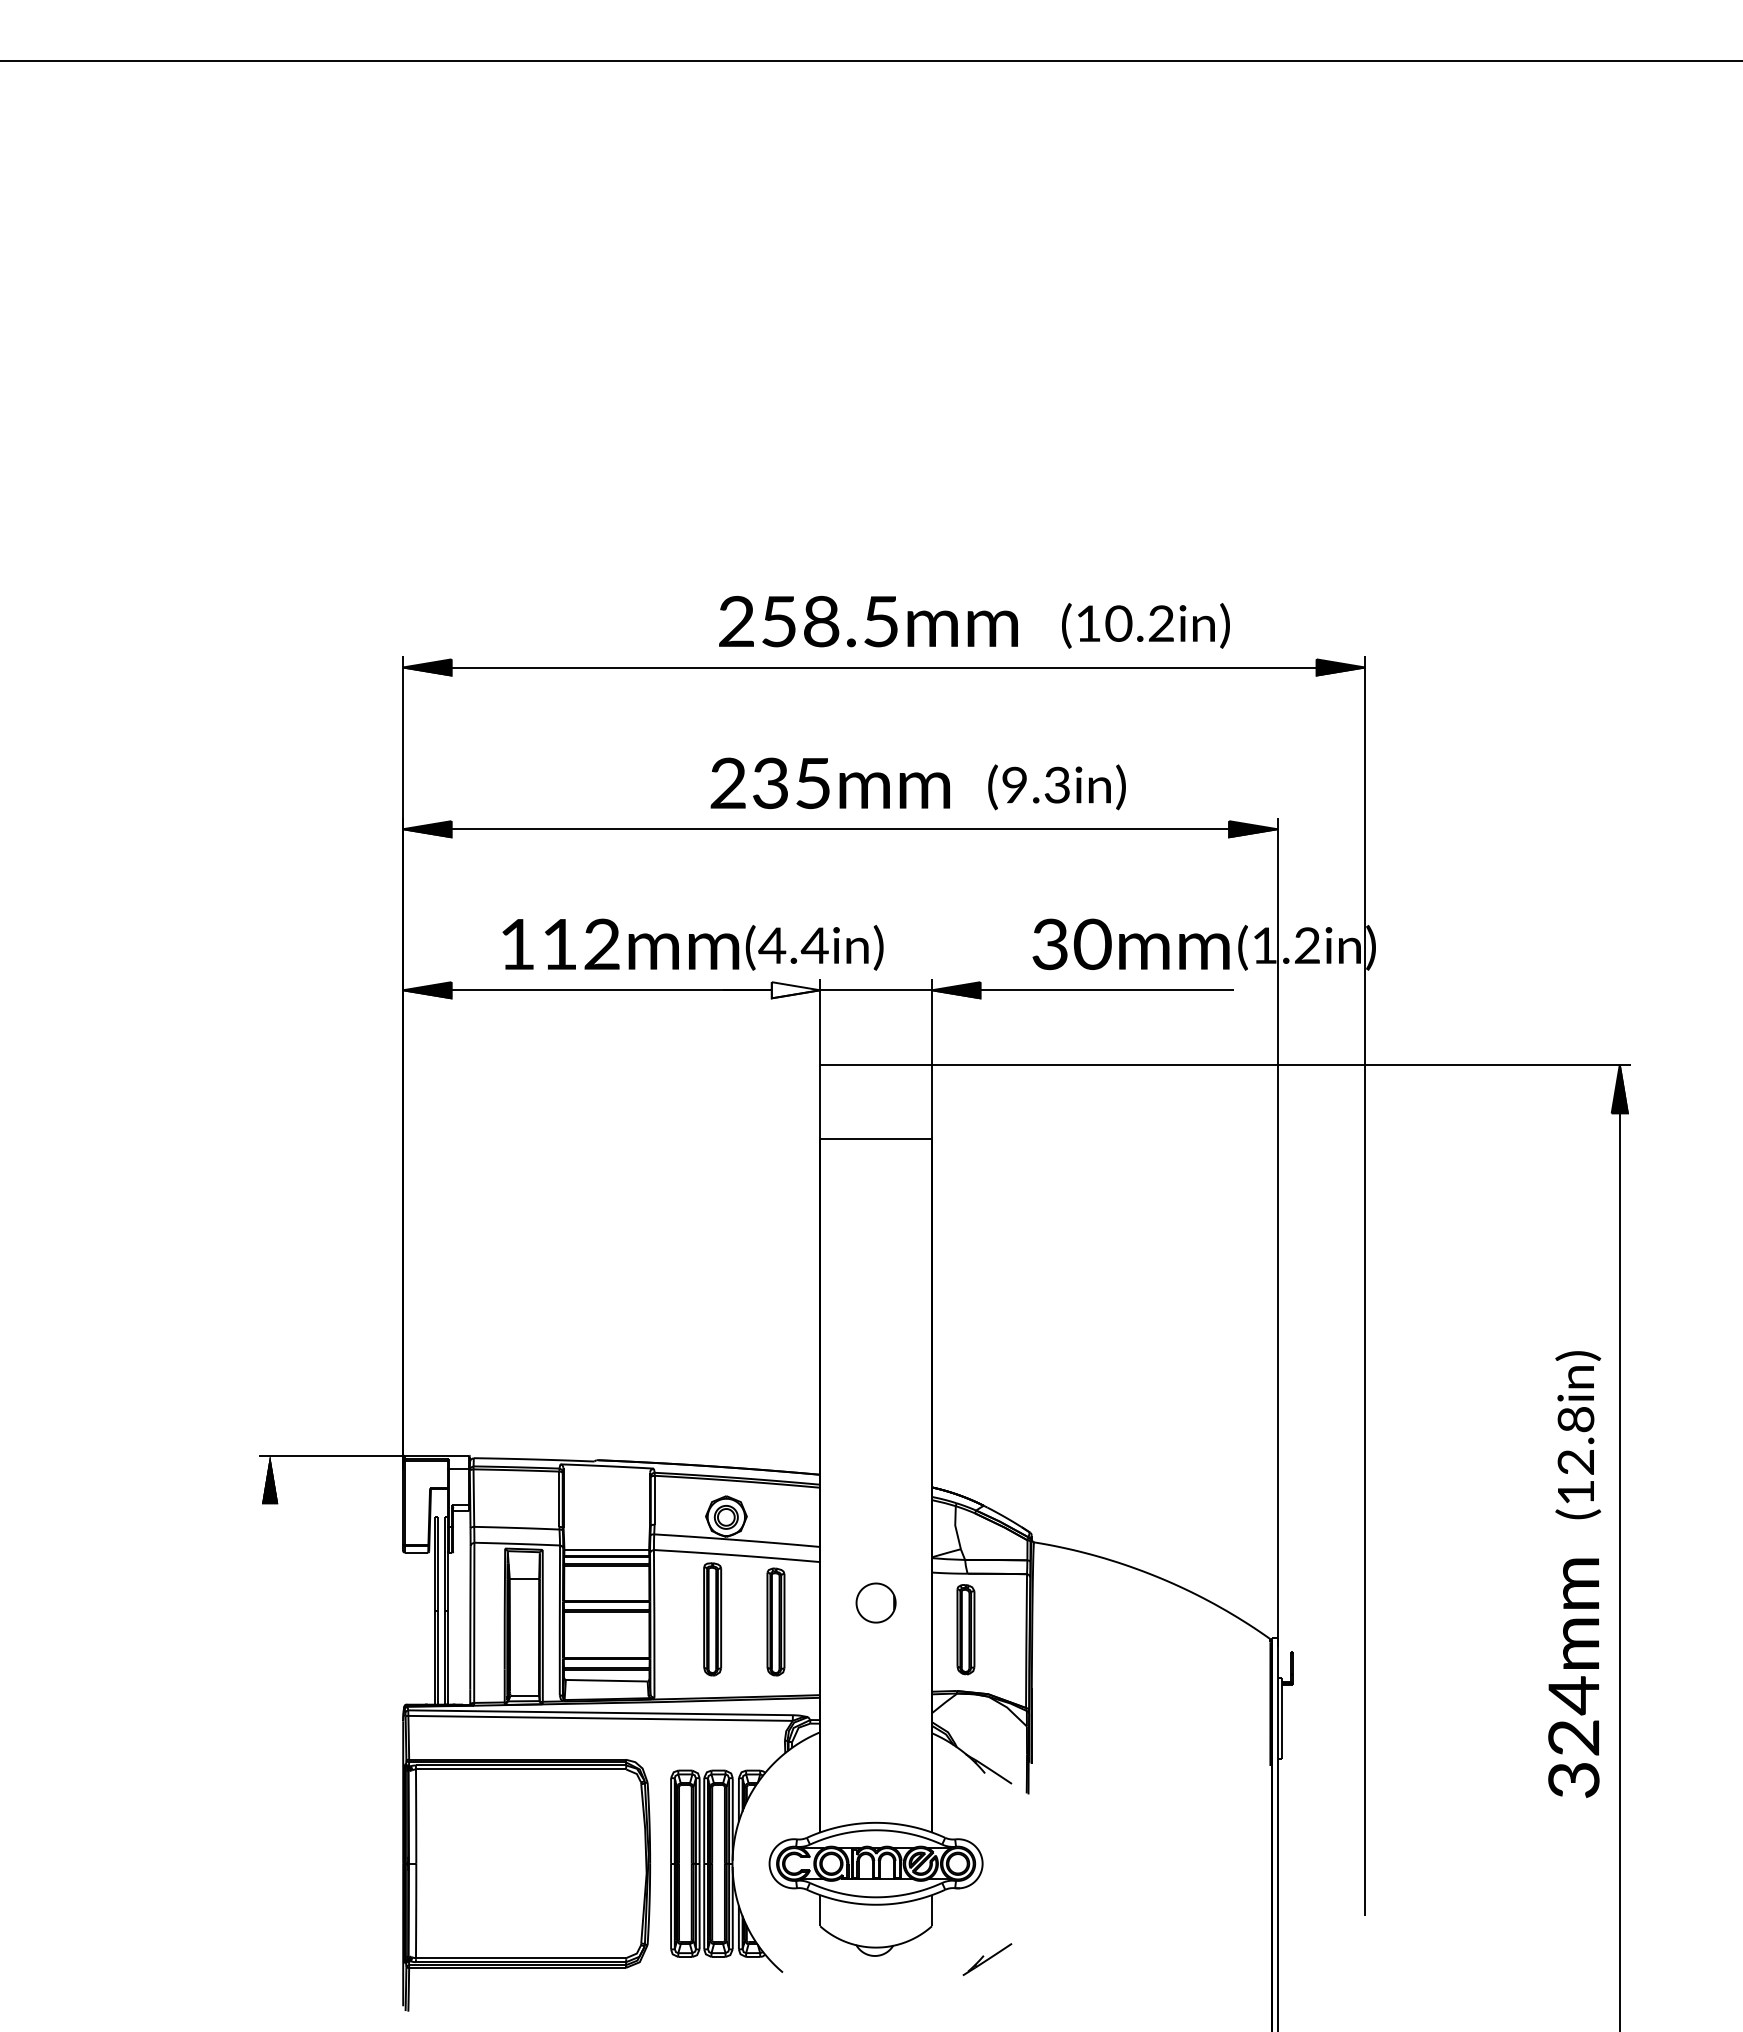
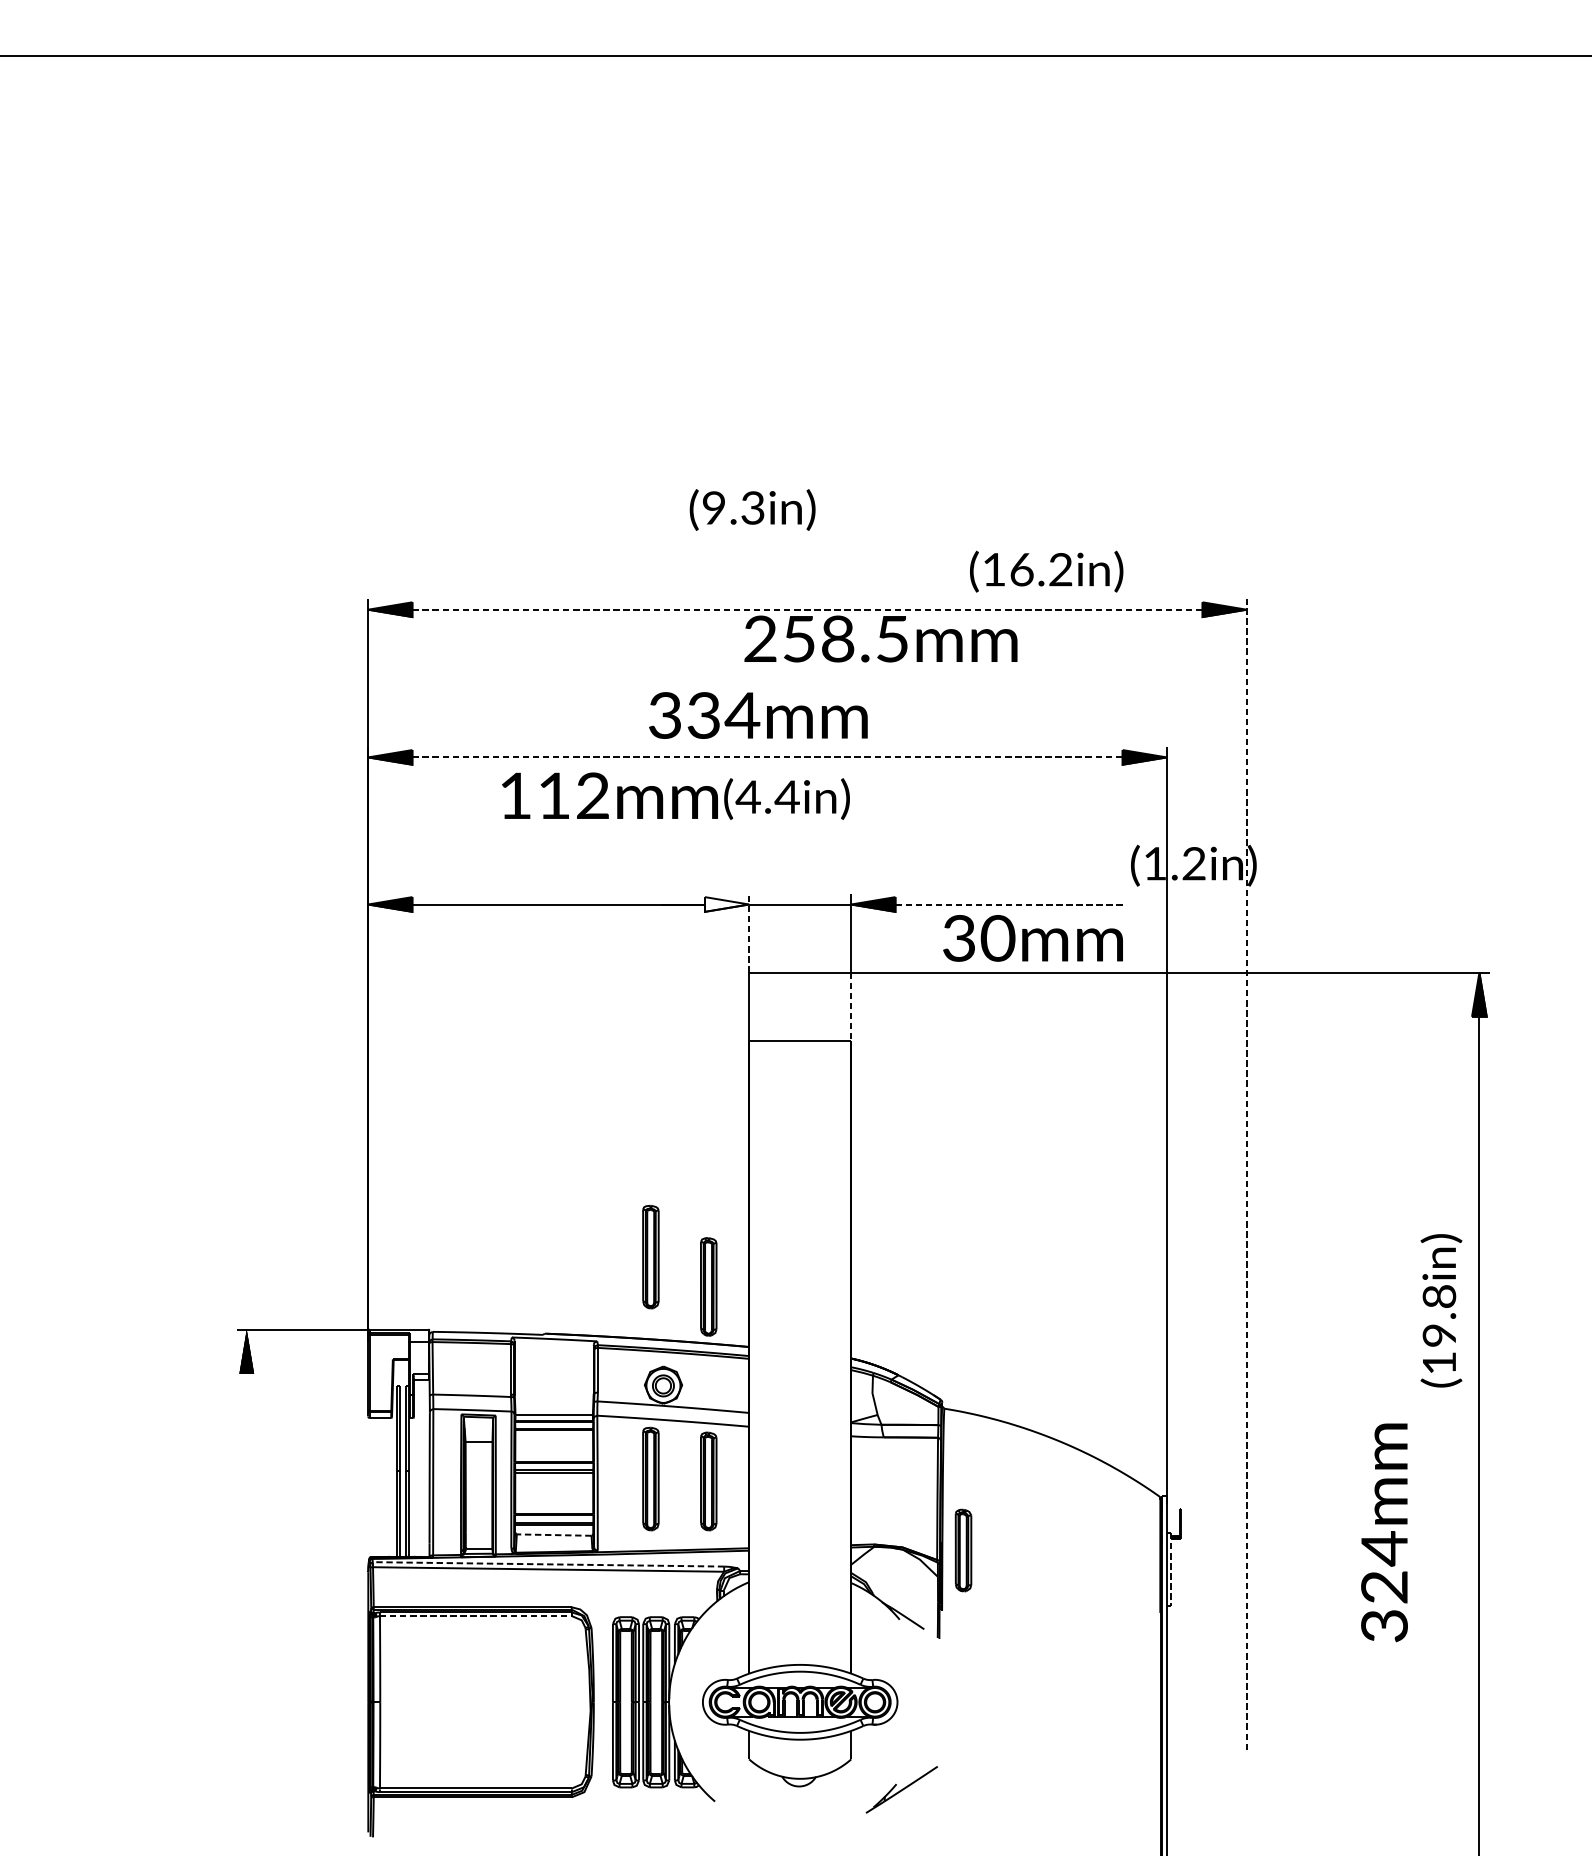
text: (868, 621) -> (880, 638), moved
text: (1118, 623) -> (1021, 569), (10.2in) -> (16.2in)
line: (884, 667) -> (807, 609), solid -> dashed
text: (771, 783) -> (704, 715), 235mm -> 334mm
text: (1056, 787) -> (752, 510), moved
line: (840, 829) -> (767, 757), solid -> dashed
text: (692, 944) -> (675, 796), moved
text: (1130, 944) -> (1032, 938), moved
line: (1107, 990) -> (1011, 904), solid -> dashed
line: (820, 1021) -> (749, 933), solid -> dashed
line: (931, 1102) -> (850, 1007), solid -> dashed
line: (1365, 1286) -> (1247, 1175), solid -> dashed
part: (712, 1376) -> (650, 1257), added
part: (775, 1408) -> (708, 1286), added
text: (1575, 1462) -> (1438, 1335), (12.8in) -> (19.8in)
part: (875, 1602) -> (799, 1463), removed
part: (965, 1629) -> (963, 1550), moved
text: (1573, 1677) -> (1384, 1532), moved
line: (606, 1680) -> (553, 1534), solid -> dashed
line: (600, 1712) -> (548, 1564), solid -> dashed
line: (1282, 1719) -> (1171, 1570), solid -> dashed
line: (521, 1769) -> (476, 1616), solid -> dashed
part: (987, 1959) -> (901, 1789), size x1.6

